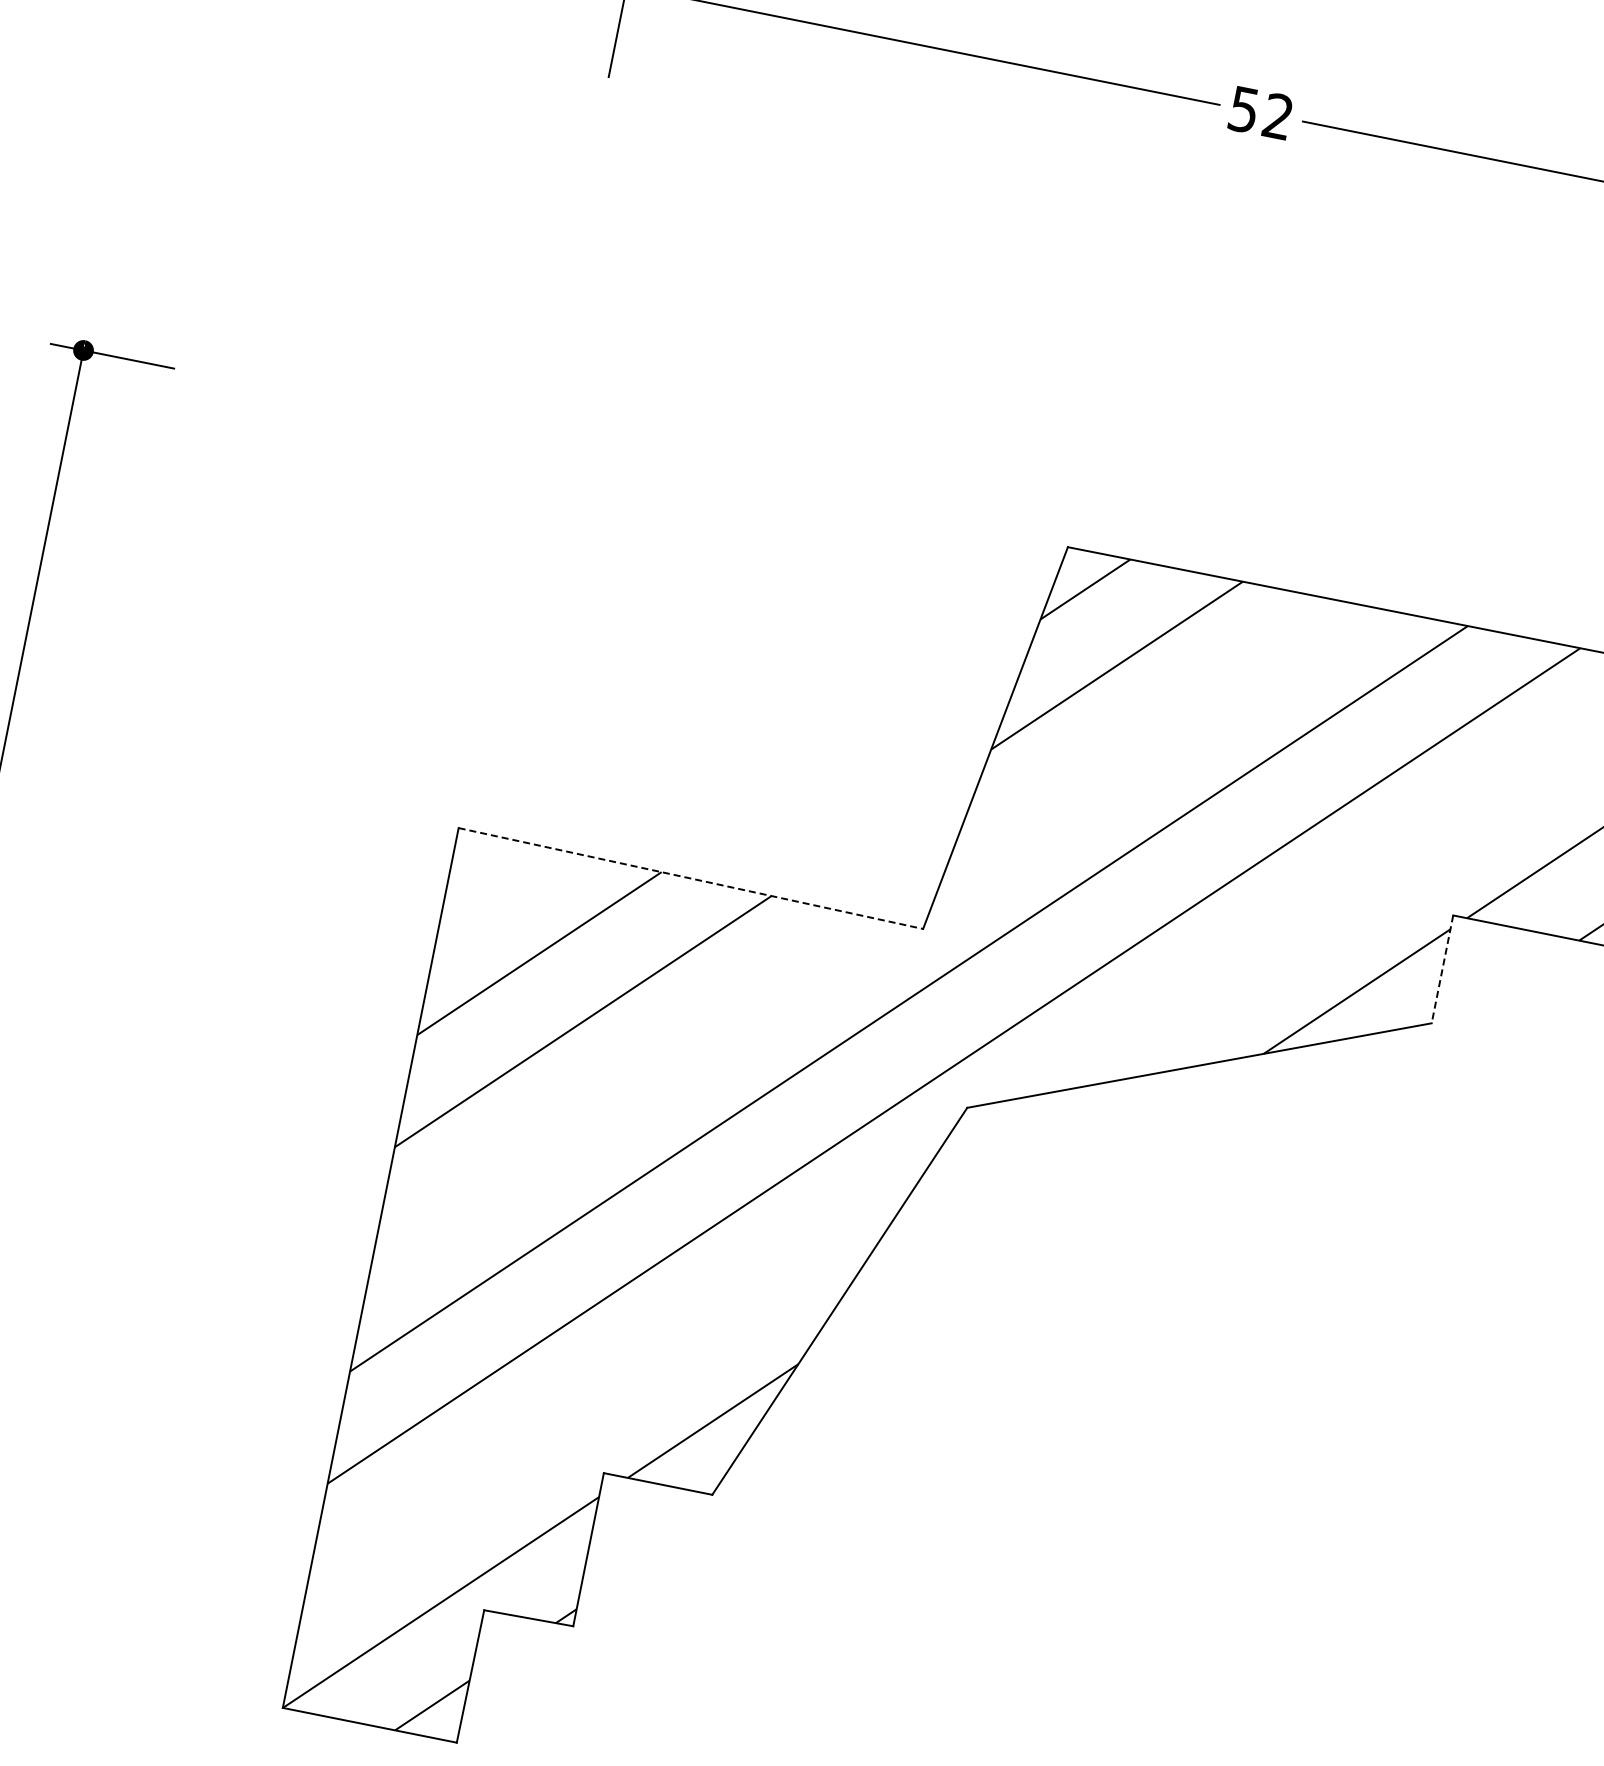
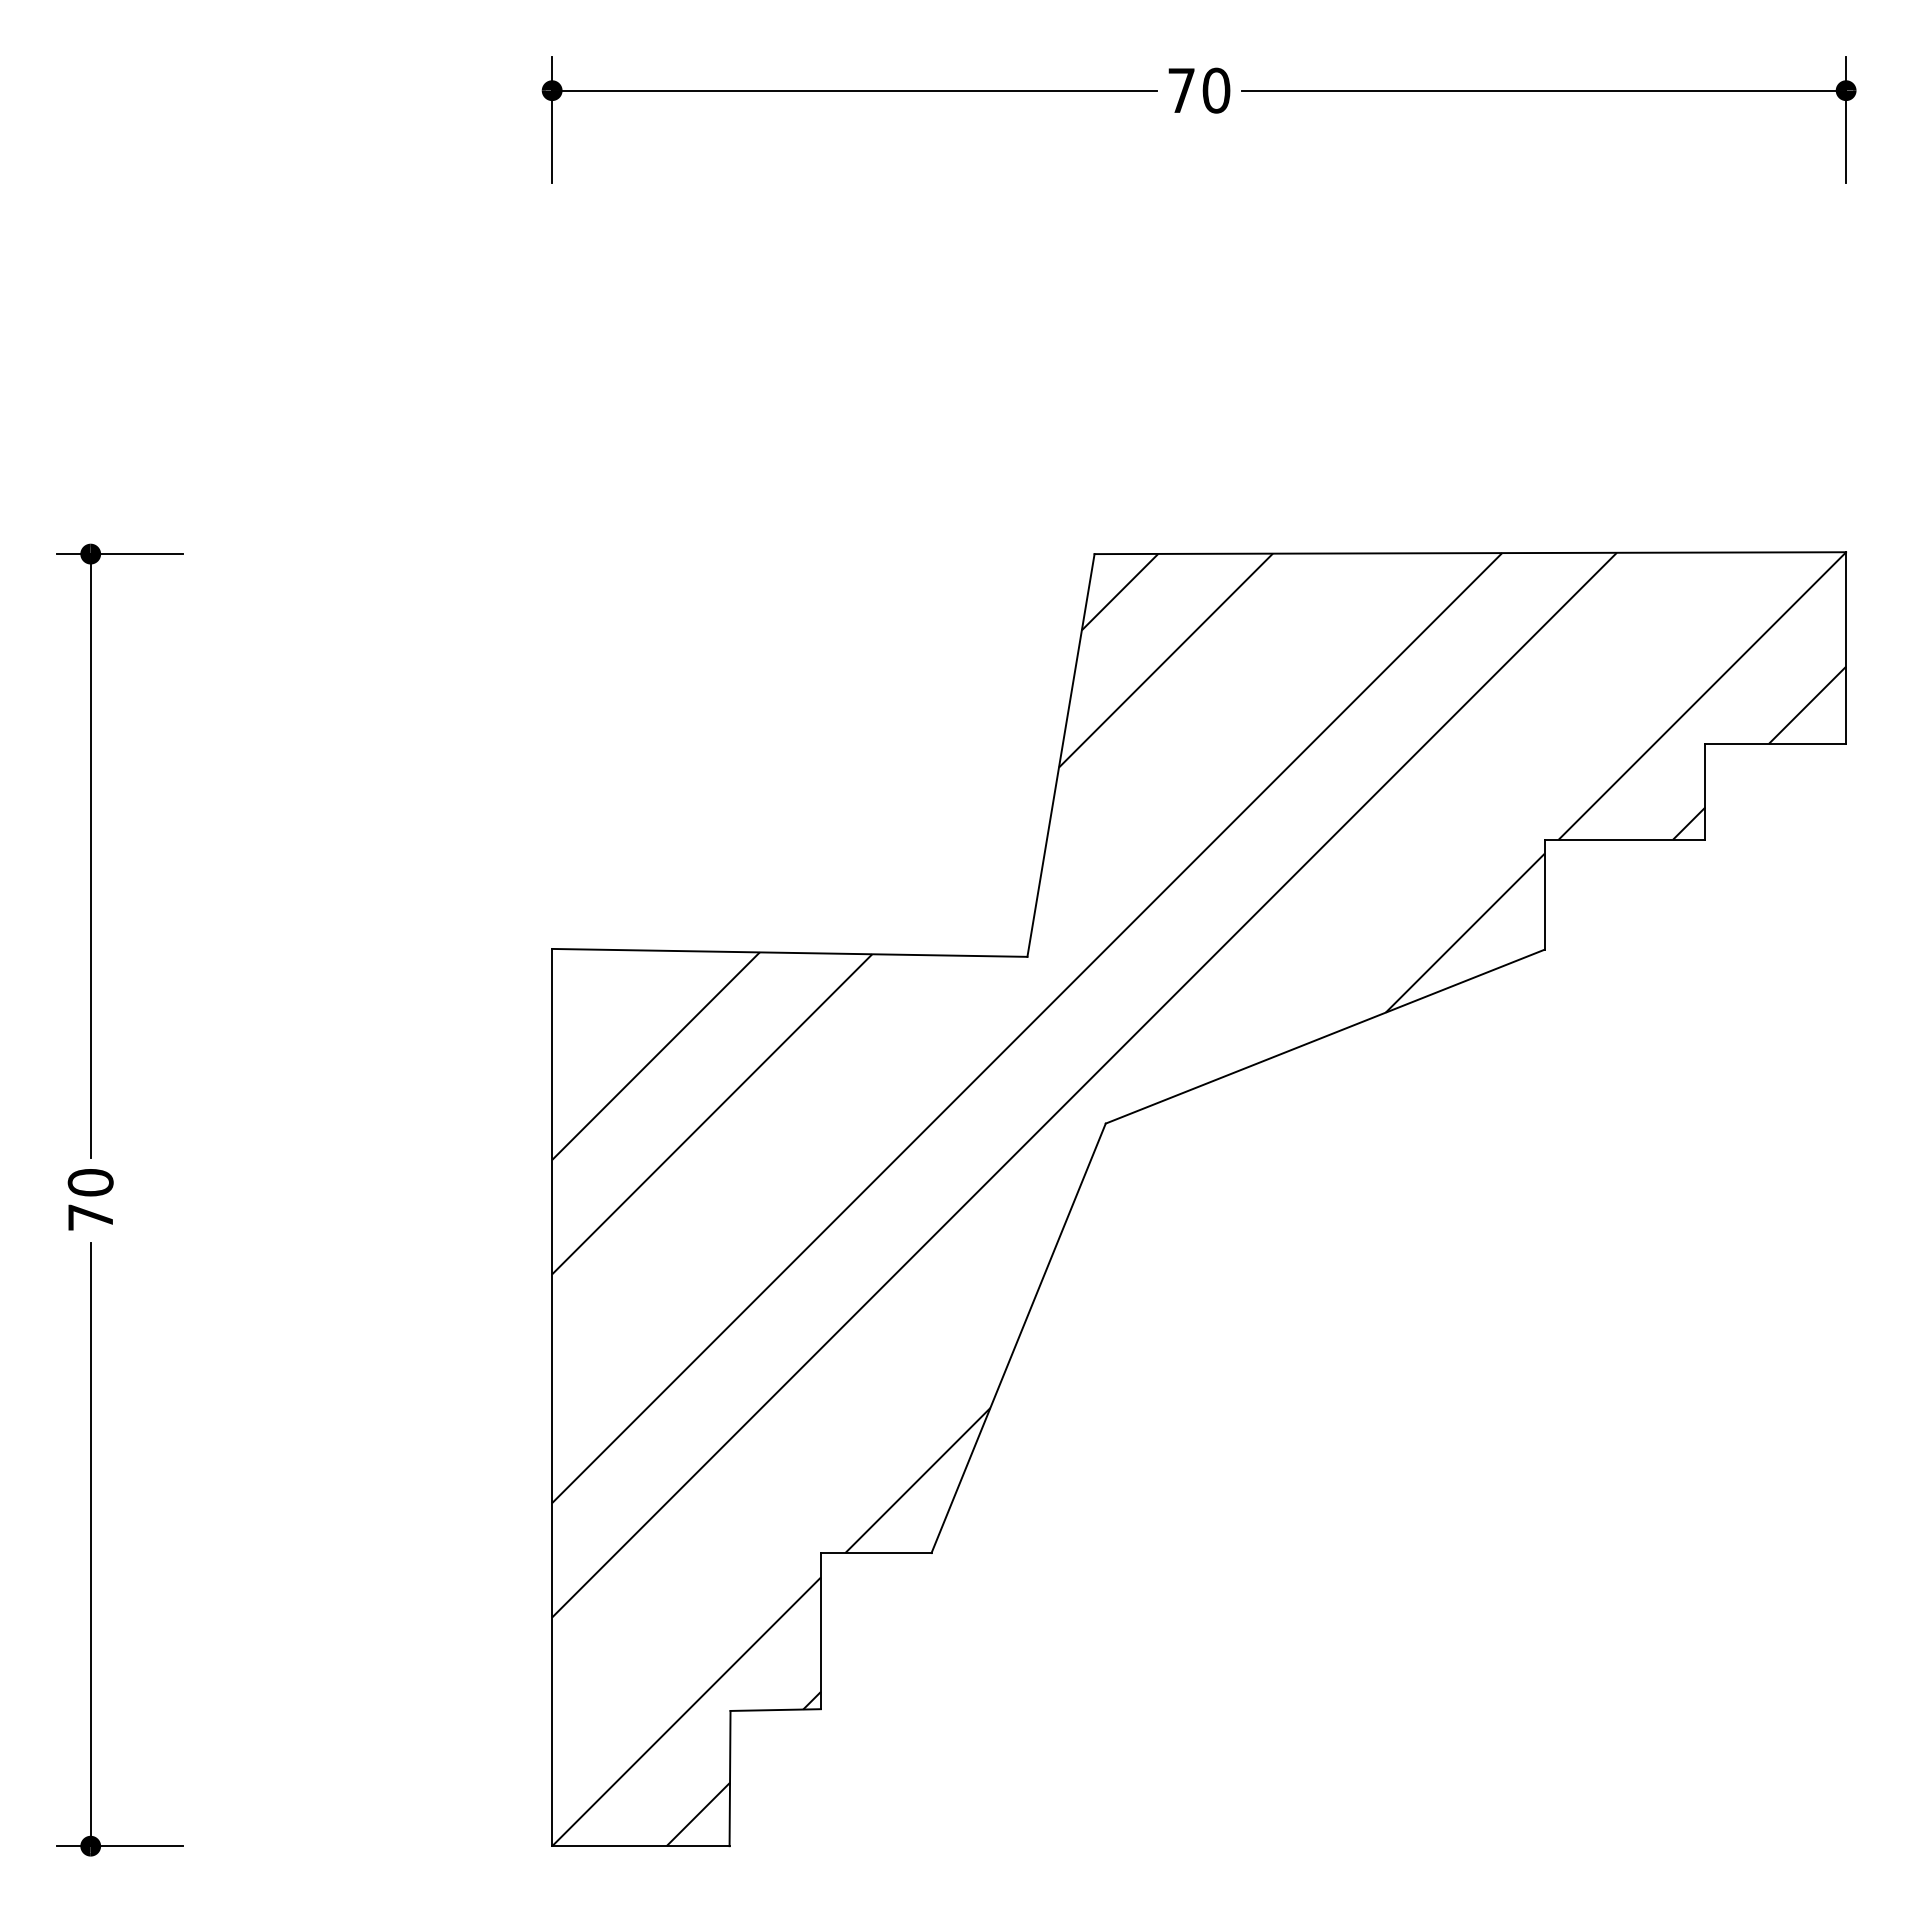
text: (1261, 113) -> (1199, 90), 52 -> 70
line: (690, 878) -> (789, 952), dashed -> solid
line: (1442, 969) -> (1544, 894), dashed -> solid

